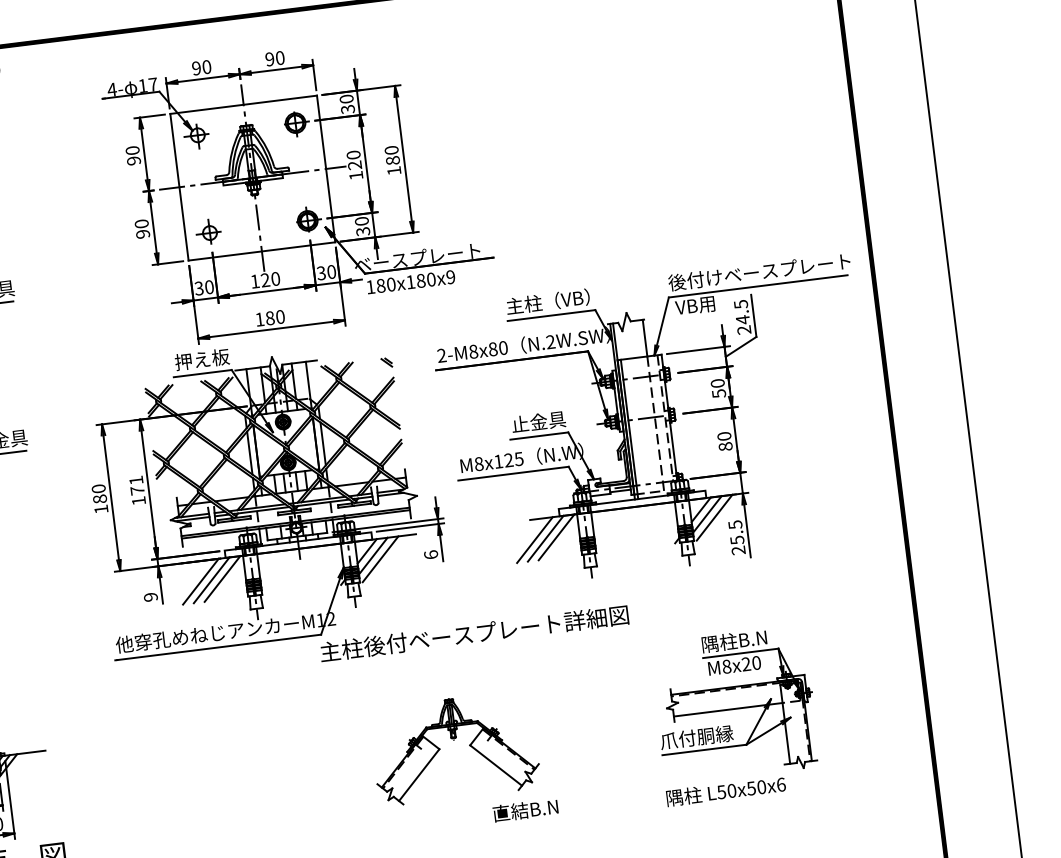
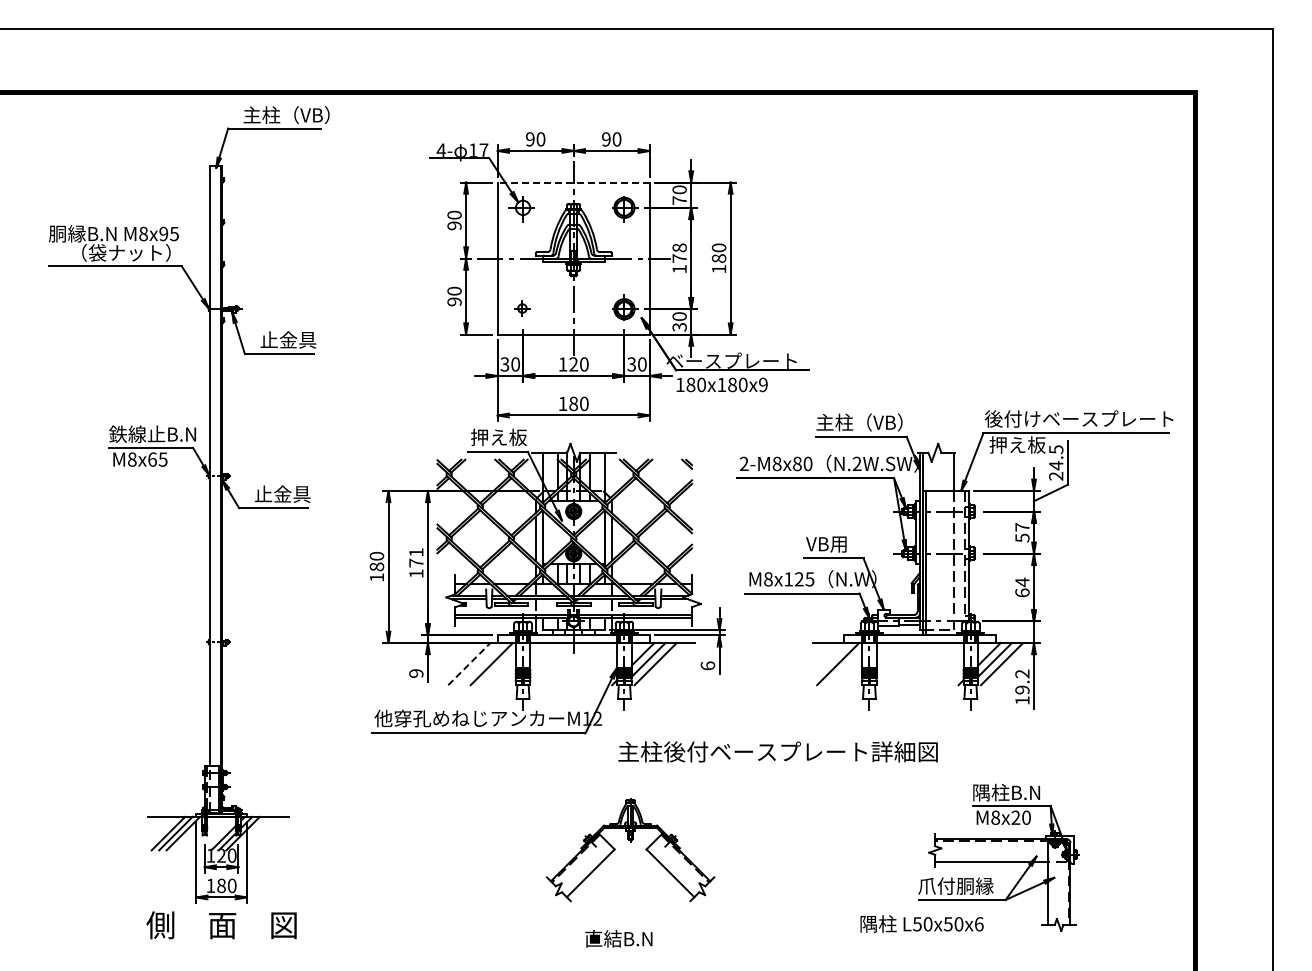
line: (243, 104) -> (573, 182), solid -> dashed
text: (347, 109) -> (679, 200), 30 -> 70
text: (354, 159) -> (679, 252), 120 -> 178
part: (208, 231) -> (521, 307), size x0.6
text: (703, 304) -> (1017, 444), VB用 -> 押え板
text: (717, 383) -> (1022, 527), 50 -> 57
text: (538, 421) -> (834, 543), 止金具 -> VB用
text: (725, 441) -> (1022, 587), 80 -> 64
text: (736, 536) -> (1022, 686), 25.5 -> 19.2
line: (545, 538) -> (826, 663), removed
line: (534, 539) -> (815, 663), removed
line: (211, 579) -> (480, 663), removed
line: (201, 582) -> (469, 664), solid -> dashed
text: (473, 633) -> (777, 751), moved
part: (453, 740) -> (630, 842), moved
text: (725, 790) -> (921, 923), moved
text: (525, 810) -> (618, 938), moved

